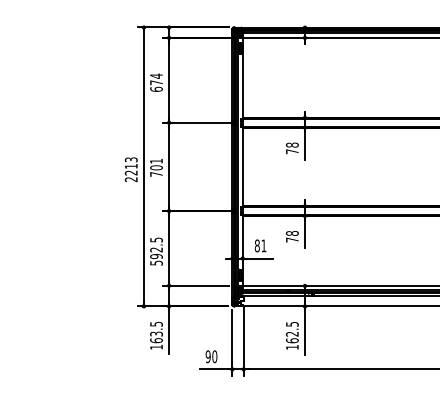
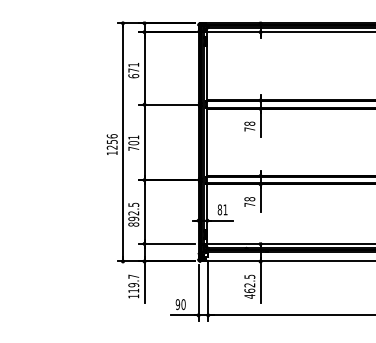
text: (156, 75) -> (133, 64), 674 -> 671
text: (130, 169) -> (111, 144), 2213 -> 1256
text: (156, 263) -> (133, 224), 592.5 -> 892.5
text: (156, 332) -> (133, 283), 163.5 -> 119.7
text: (291, 347) -> (249, 296), 162.5 -> 462.5

